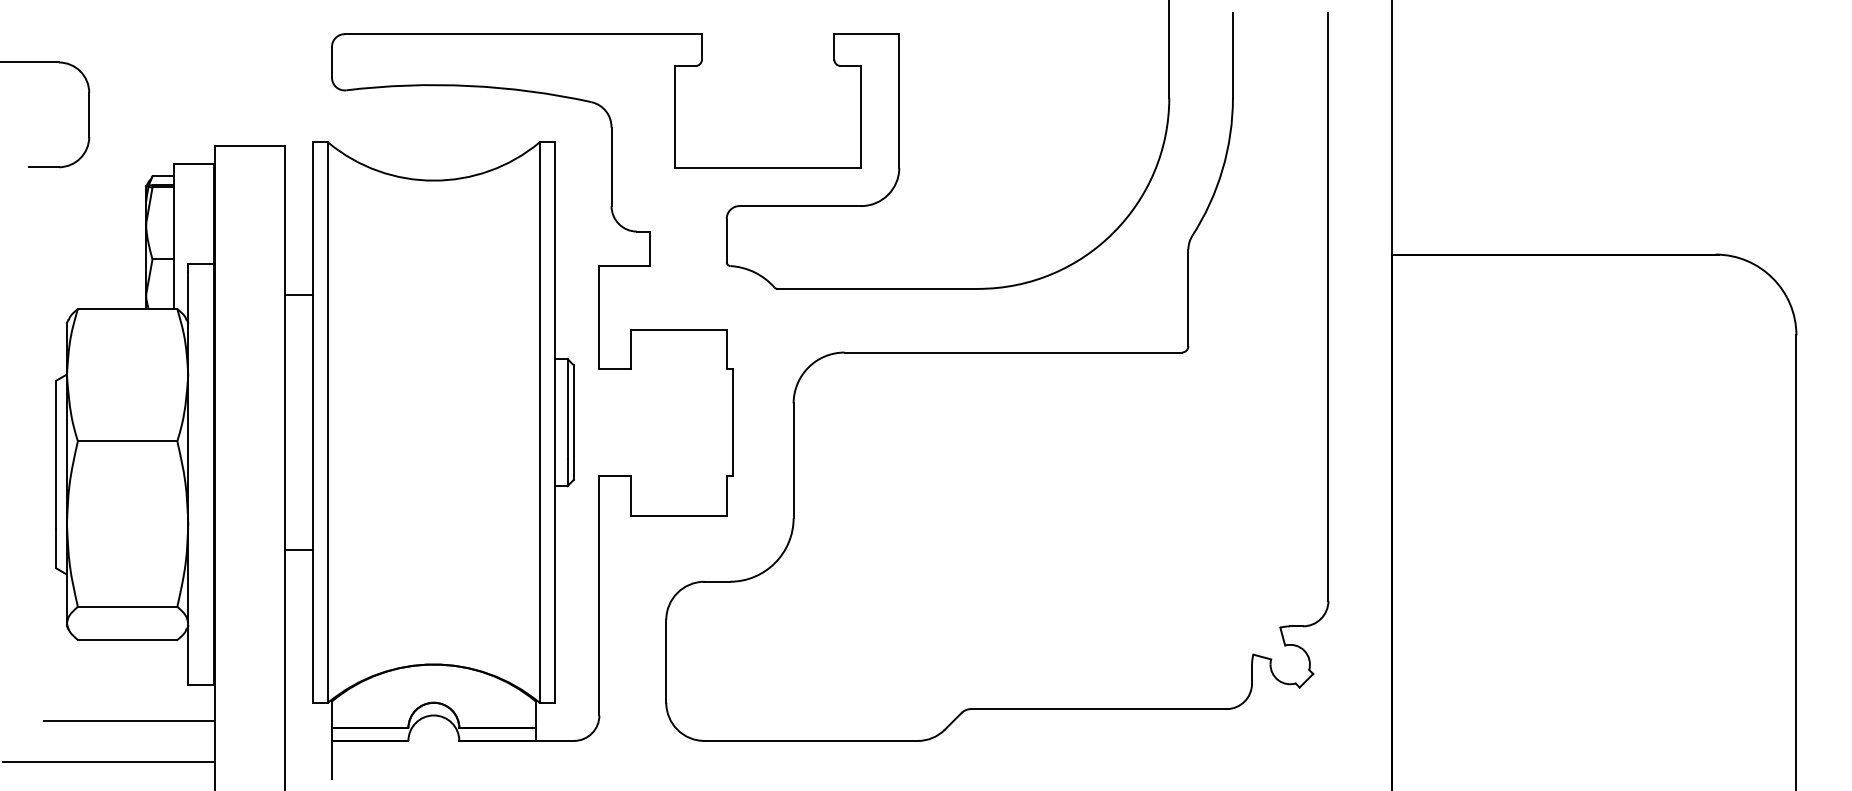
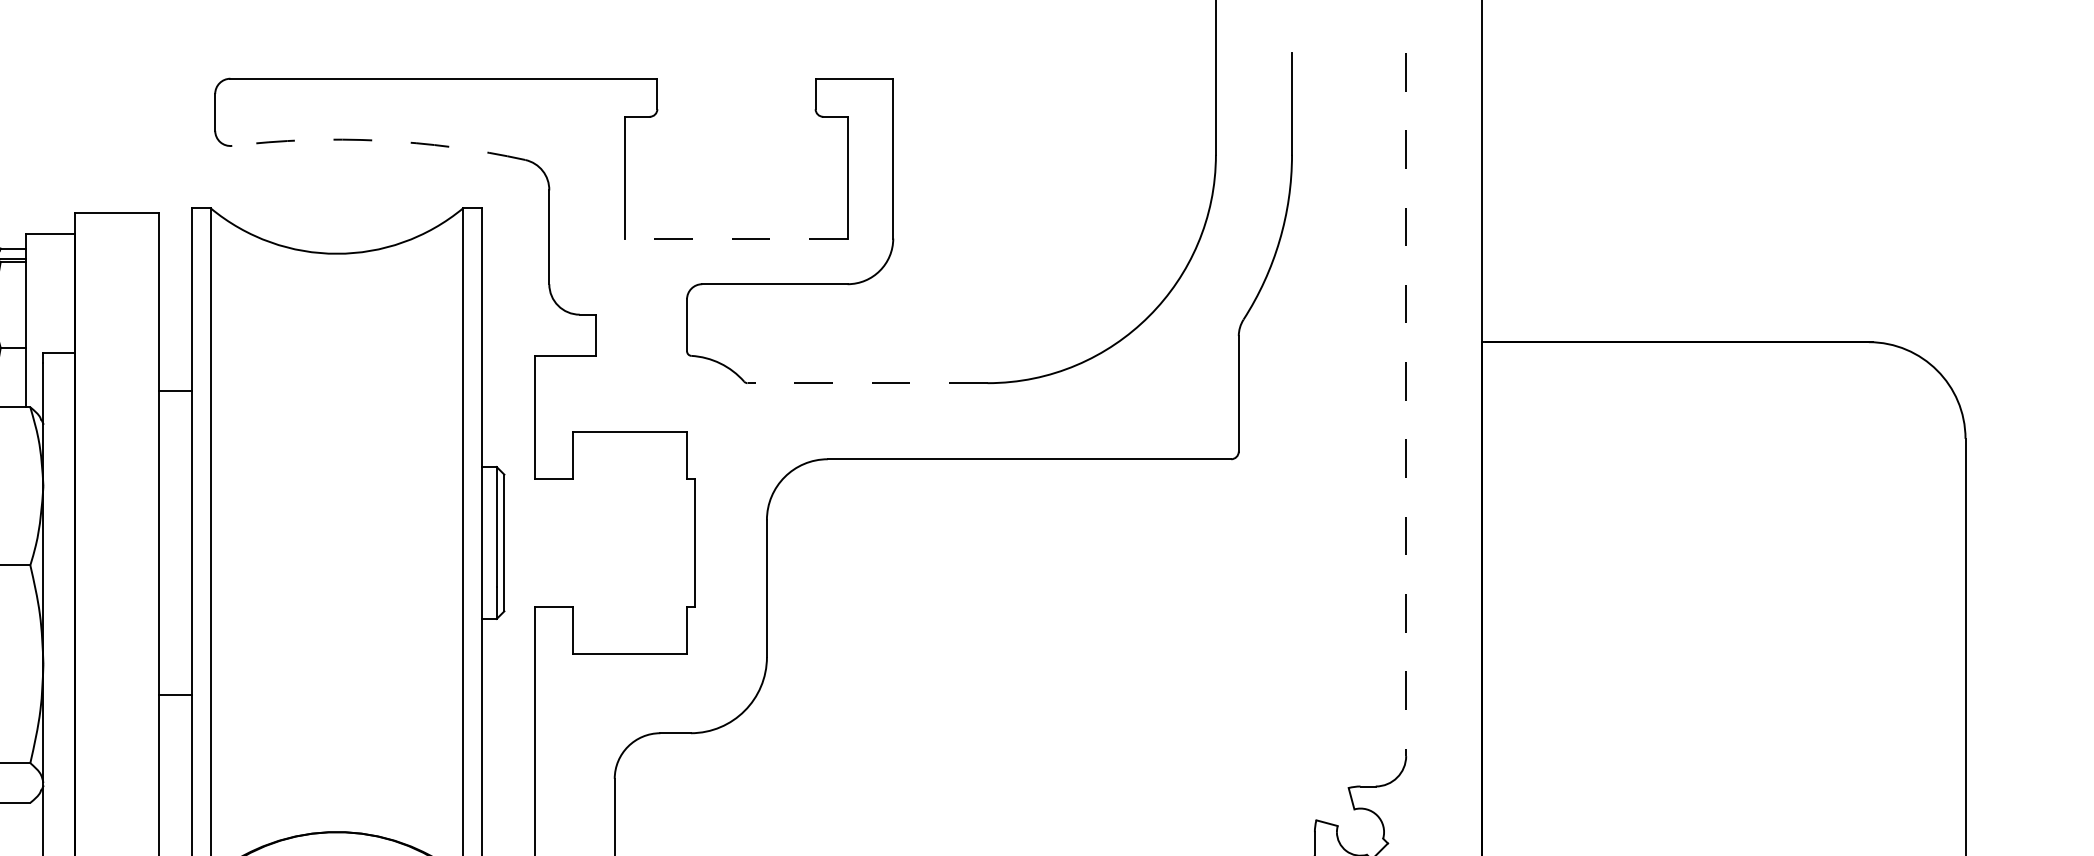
arc: (469, 85) -> (379, 140), solid -> dashed
line: (768, 167) -> (736, 238), solid -> dashed
line: (877, 288) -> (867, 382), solid -> dashed
line: (1328, 307) -> (1406, 405), solid -> dashed

